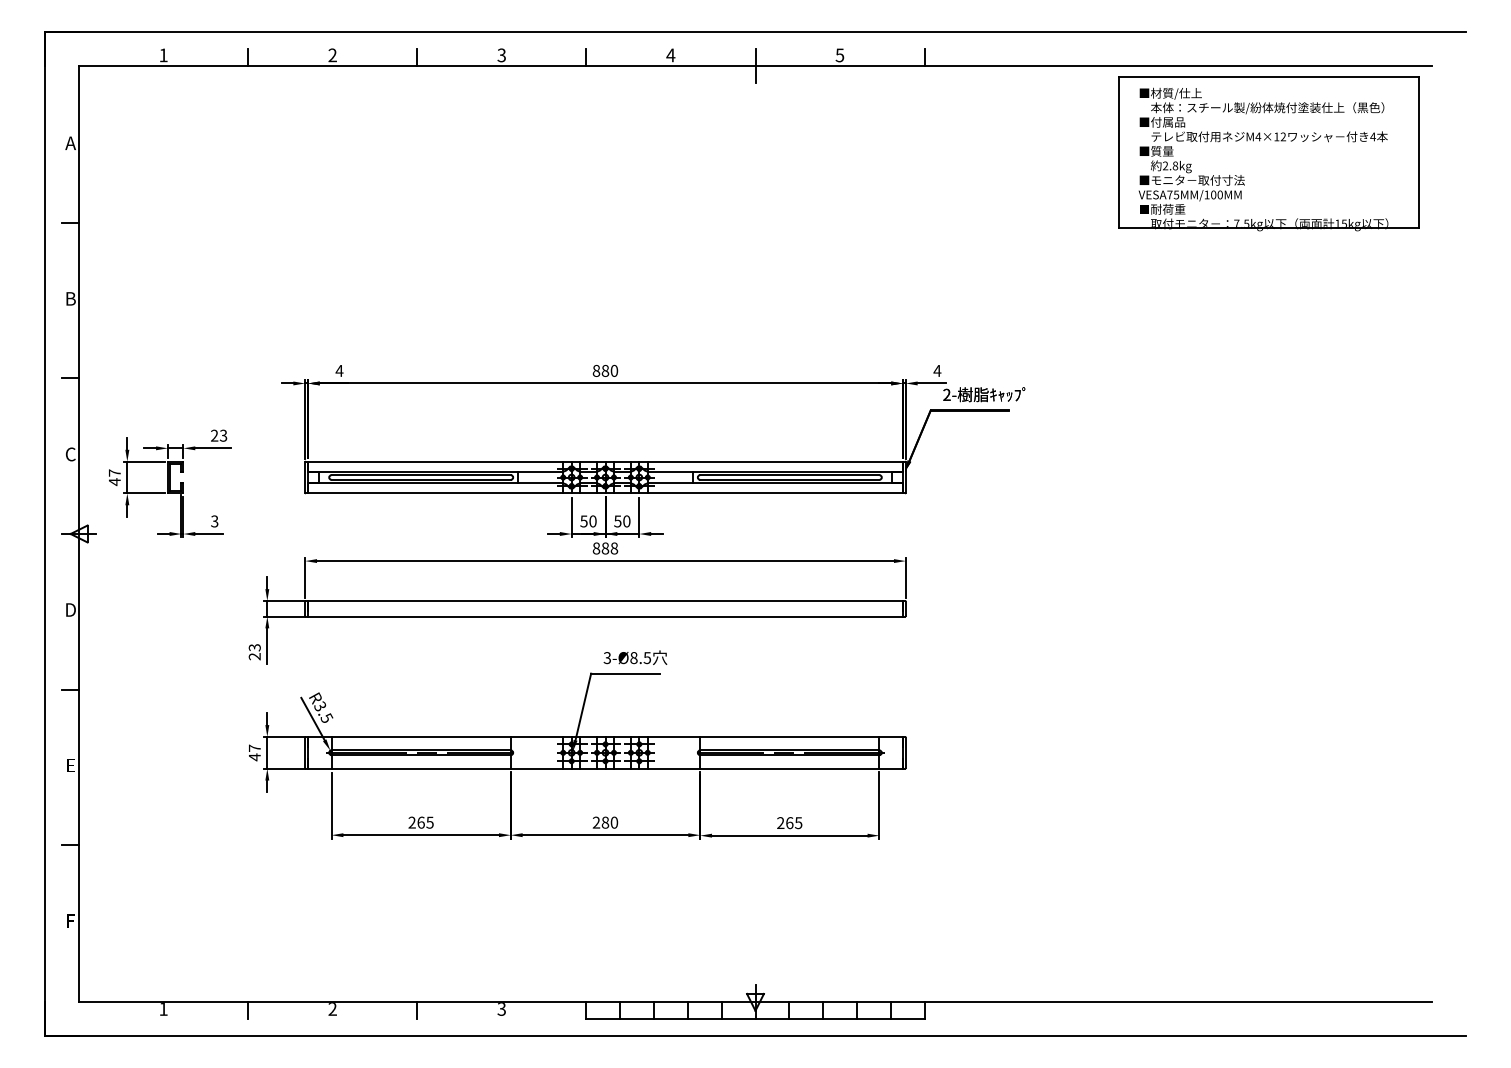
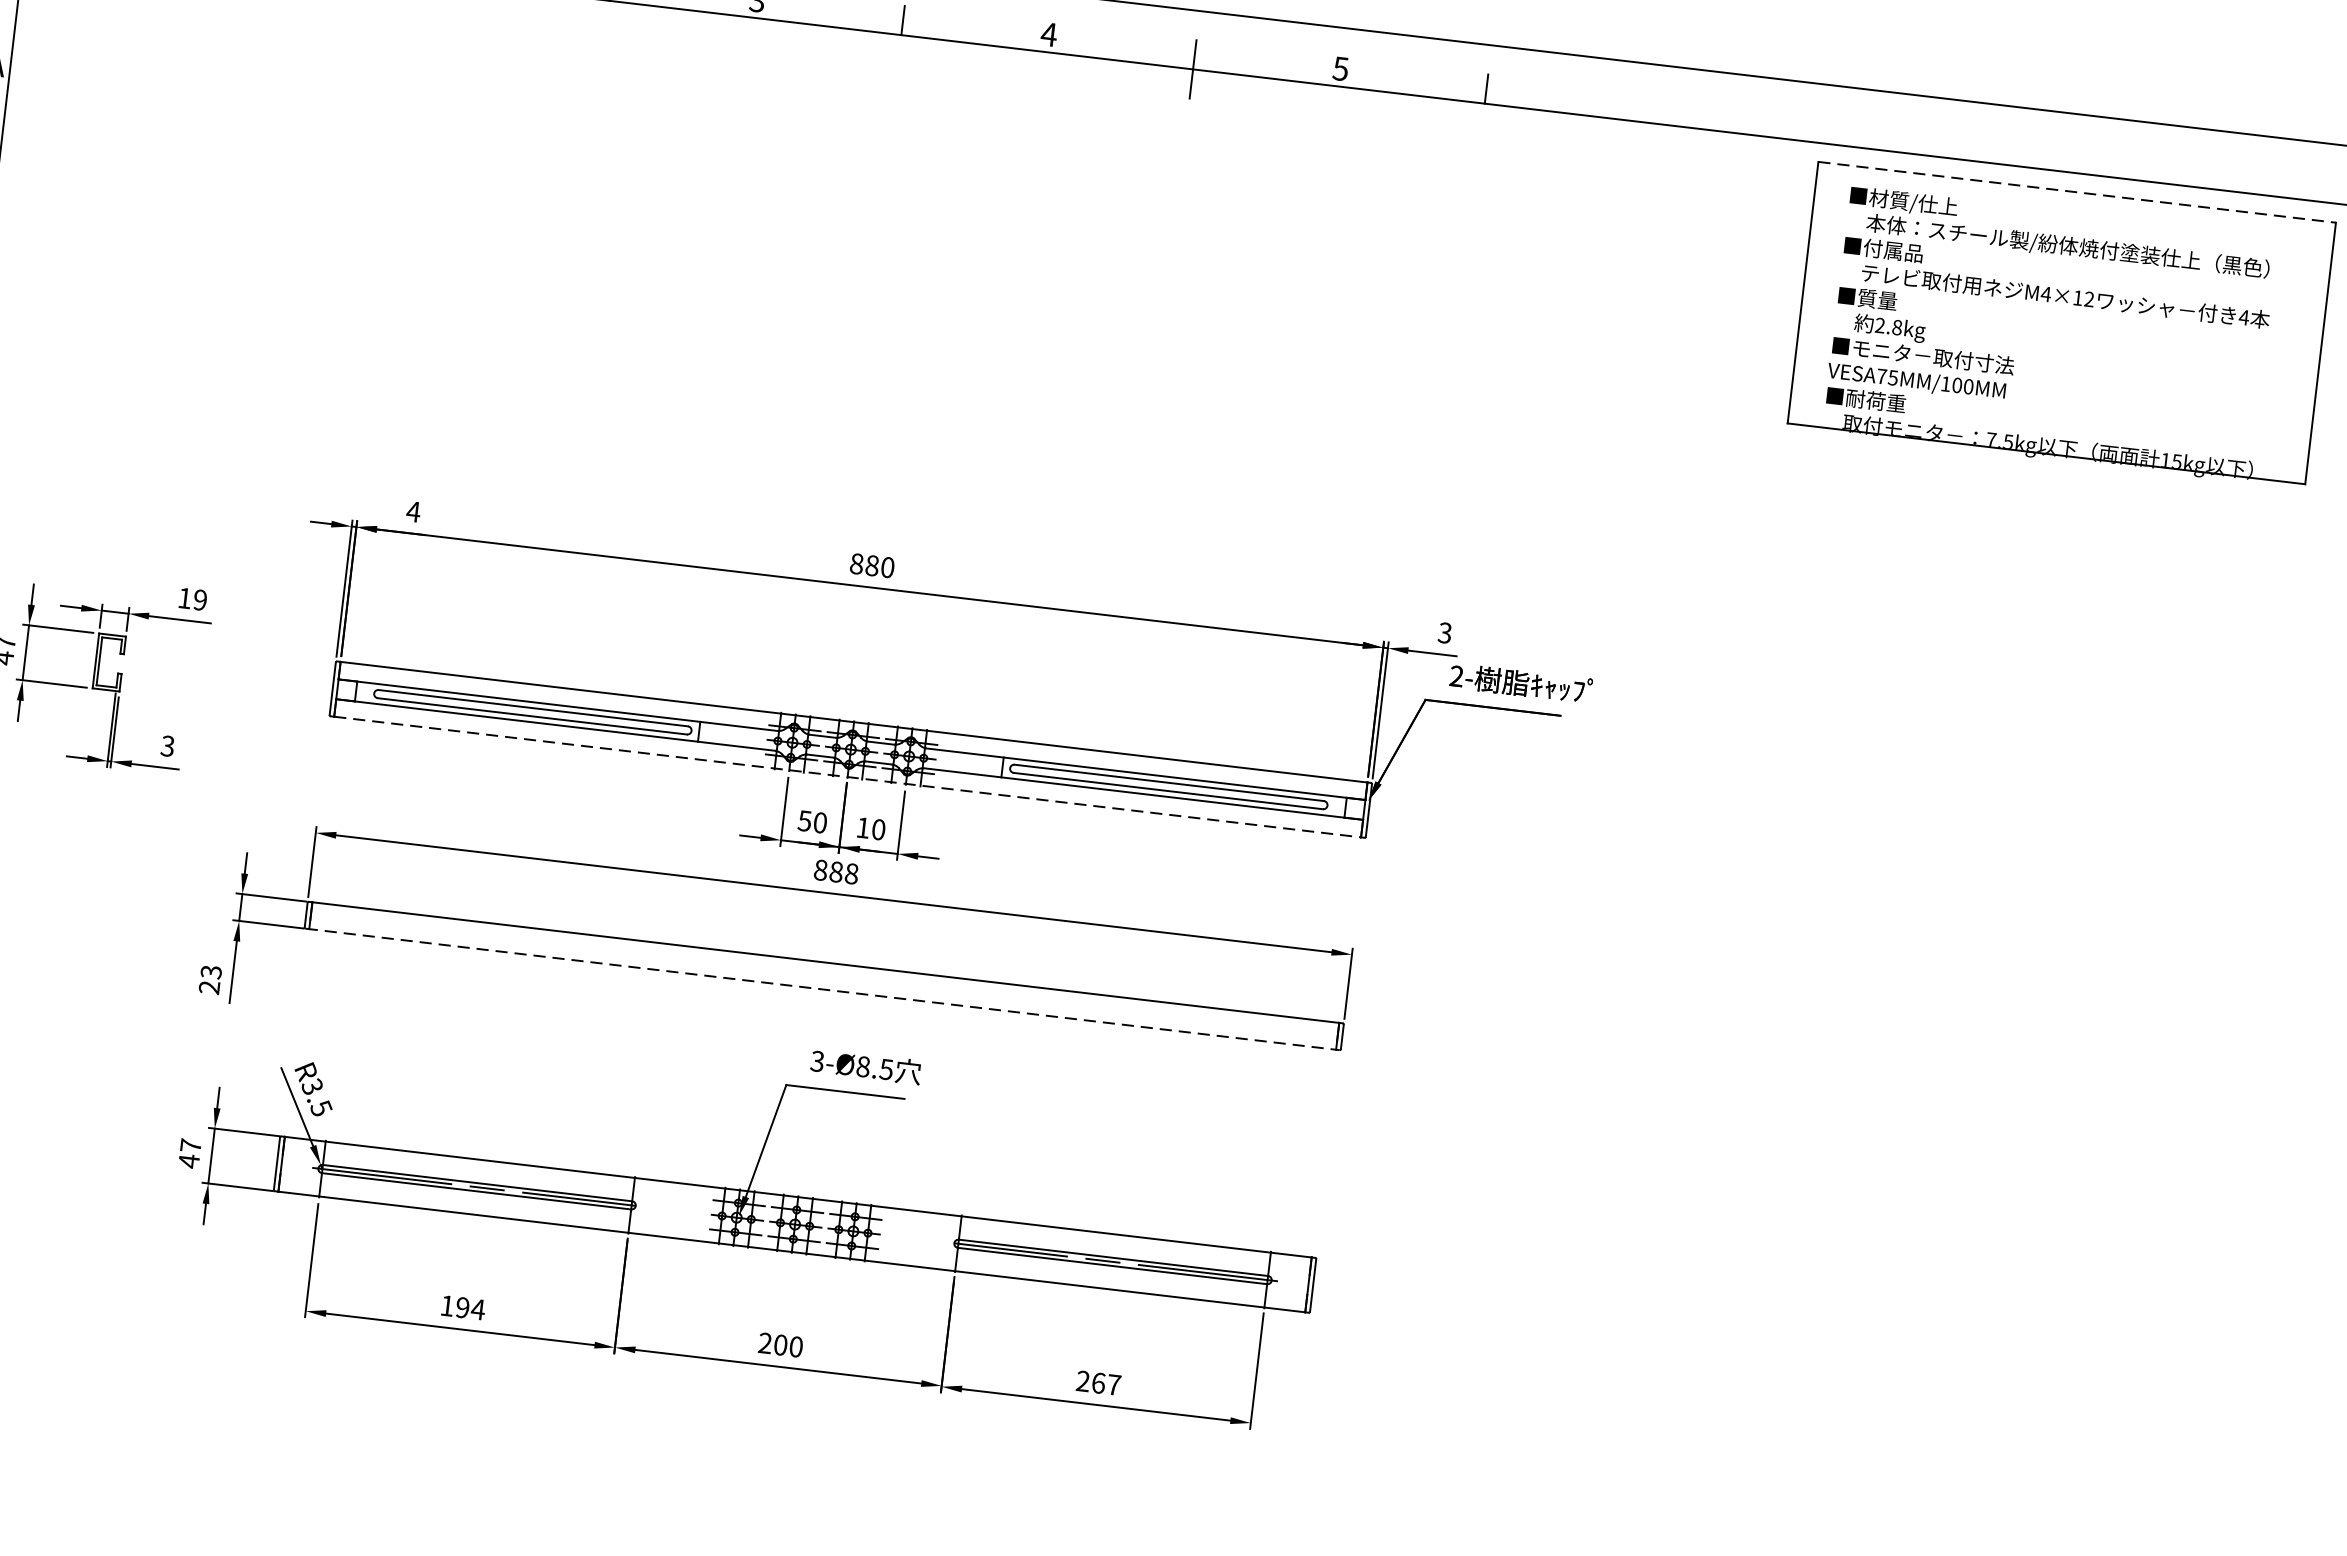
line: (1269, 76) -> (2077, 192), solid -> dashed
text: (937, 370) -> (1445, 632), 4 -> 3
text: (219, 435) -> (193, 598), 23 -> 19
line: (605, 493) -> (847, 777), solid -> dashed
text: (617, 521) -> (862, 827), 50 -> 10
line: (605, 616) -> (822, 989), solid -> dashed
text: (421, 822) -> (463, 1307), 265 -> 194
text: (605, 822) -> (780, 1344), 280 -> 200
text: (798, 823) -> (1113, 1385), 265 -> 267

